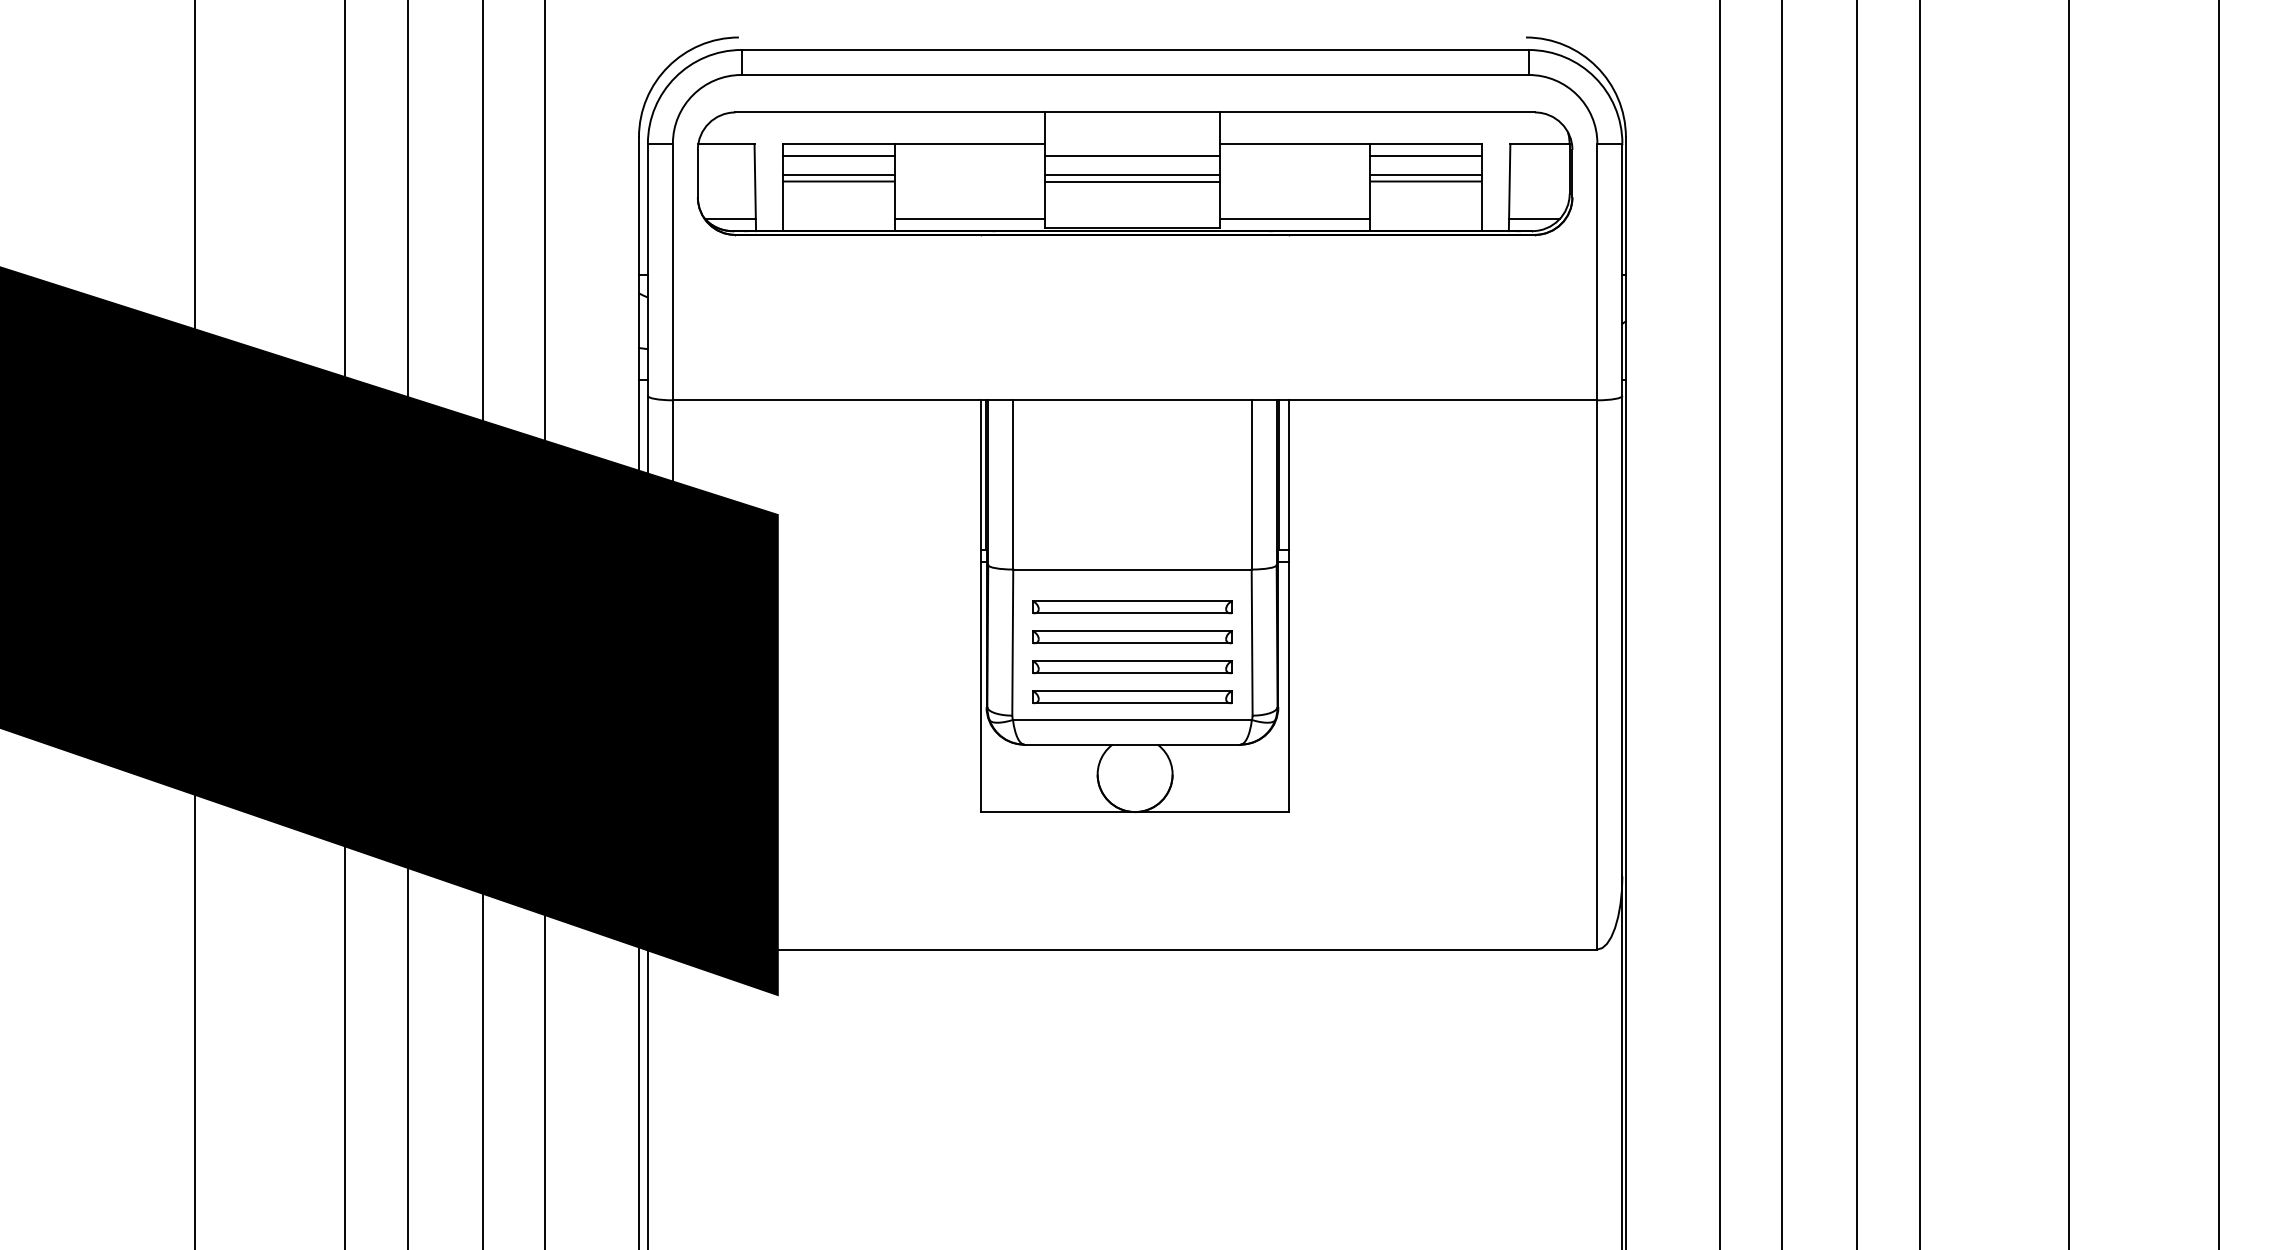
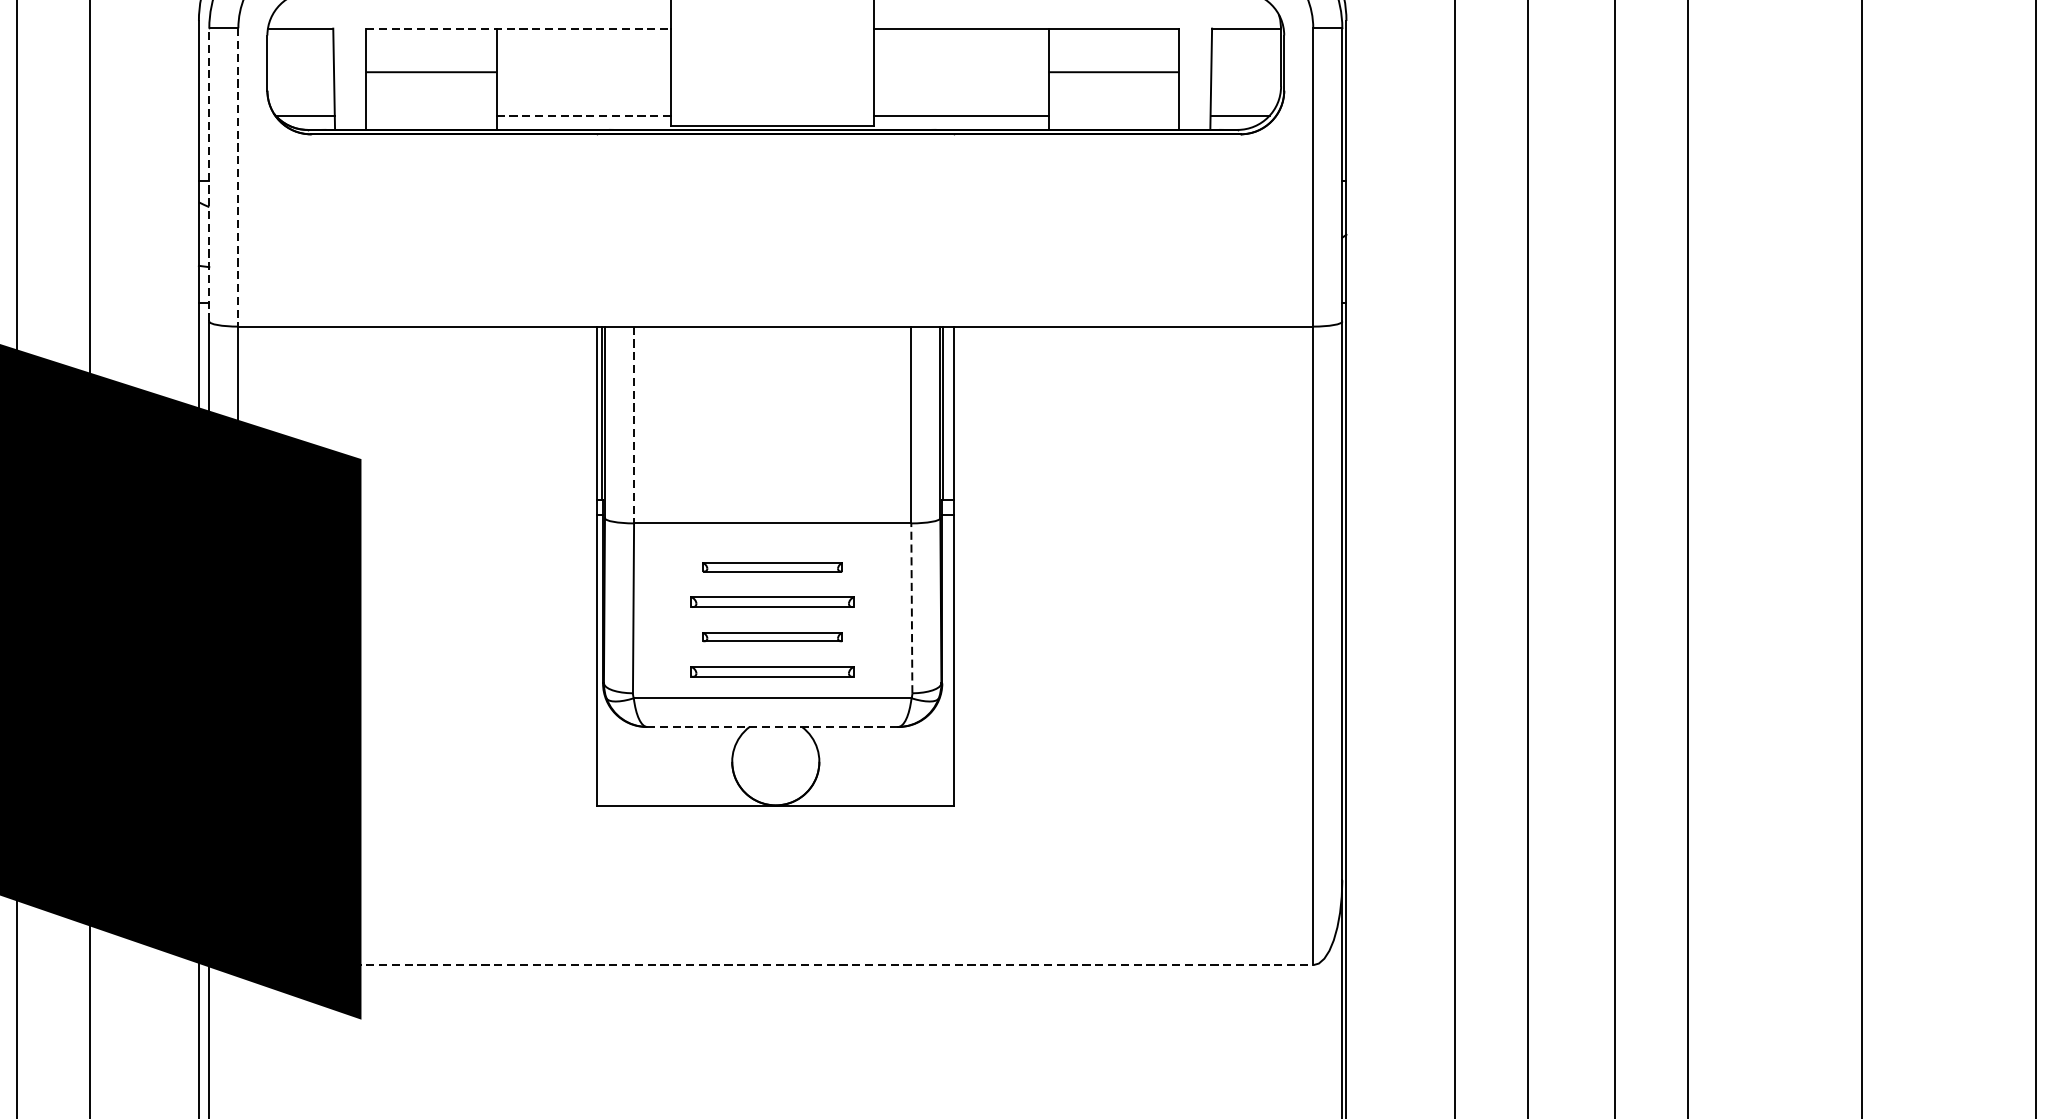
line: (914, 144) -> (519, 29), solid -> dashed
line: (838, 156) -> (430, 43), removed
line: (1132, 156) -> (772, 43), removed
line: (1425, 156) -> (1113, 43), removed
line: (838, 175) -> (430, 65), removed
line: (1132, 175) -> (772, 65), removed
line: (1425, 175) -> (1113, 65), removed
line: (1132, 181) -> (772, 72), removed
line: (970, 219) -> (584, 116), solid -> dashed
line: (647, 269) -> (208, 174), solid -> dashed
line: (672, 272) -> (237, 178), solid -> dashed
line: (1013, 484) -> (634, 424), solid -> dashed
part: (1132, 607) -> (772, 567), size x0.6
part: (1132, 637) -> (772, 602), size x0.7
line: (1252, 642) -> (912, 608), solid -> dashed
part: (1132, 667) -> (772, 637), size x0.6
part: (1132, 697) -> (772, 672), size x0.7
line: (1132, 744) -> (772, 726), solid -> dashed
line: (1135, 949) -> (776, 965), solid -> dashed

